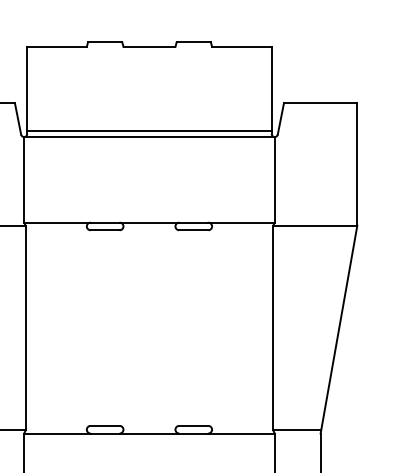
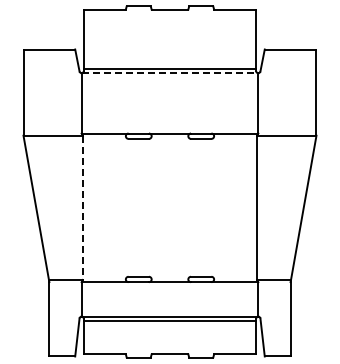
line: (150, 137) -> (170, 73), solid -> dashed
line: (25, 329) -> (82, 208), solid -> dashed

